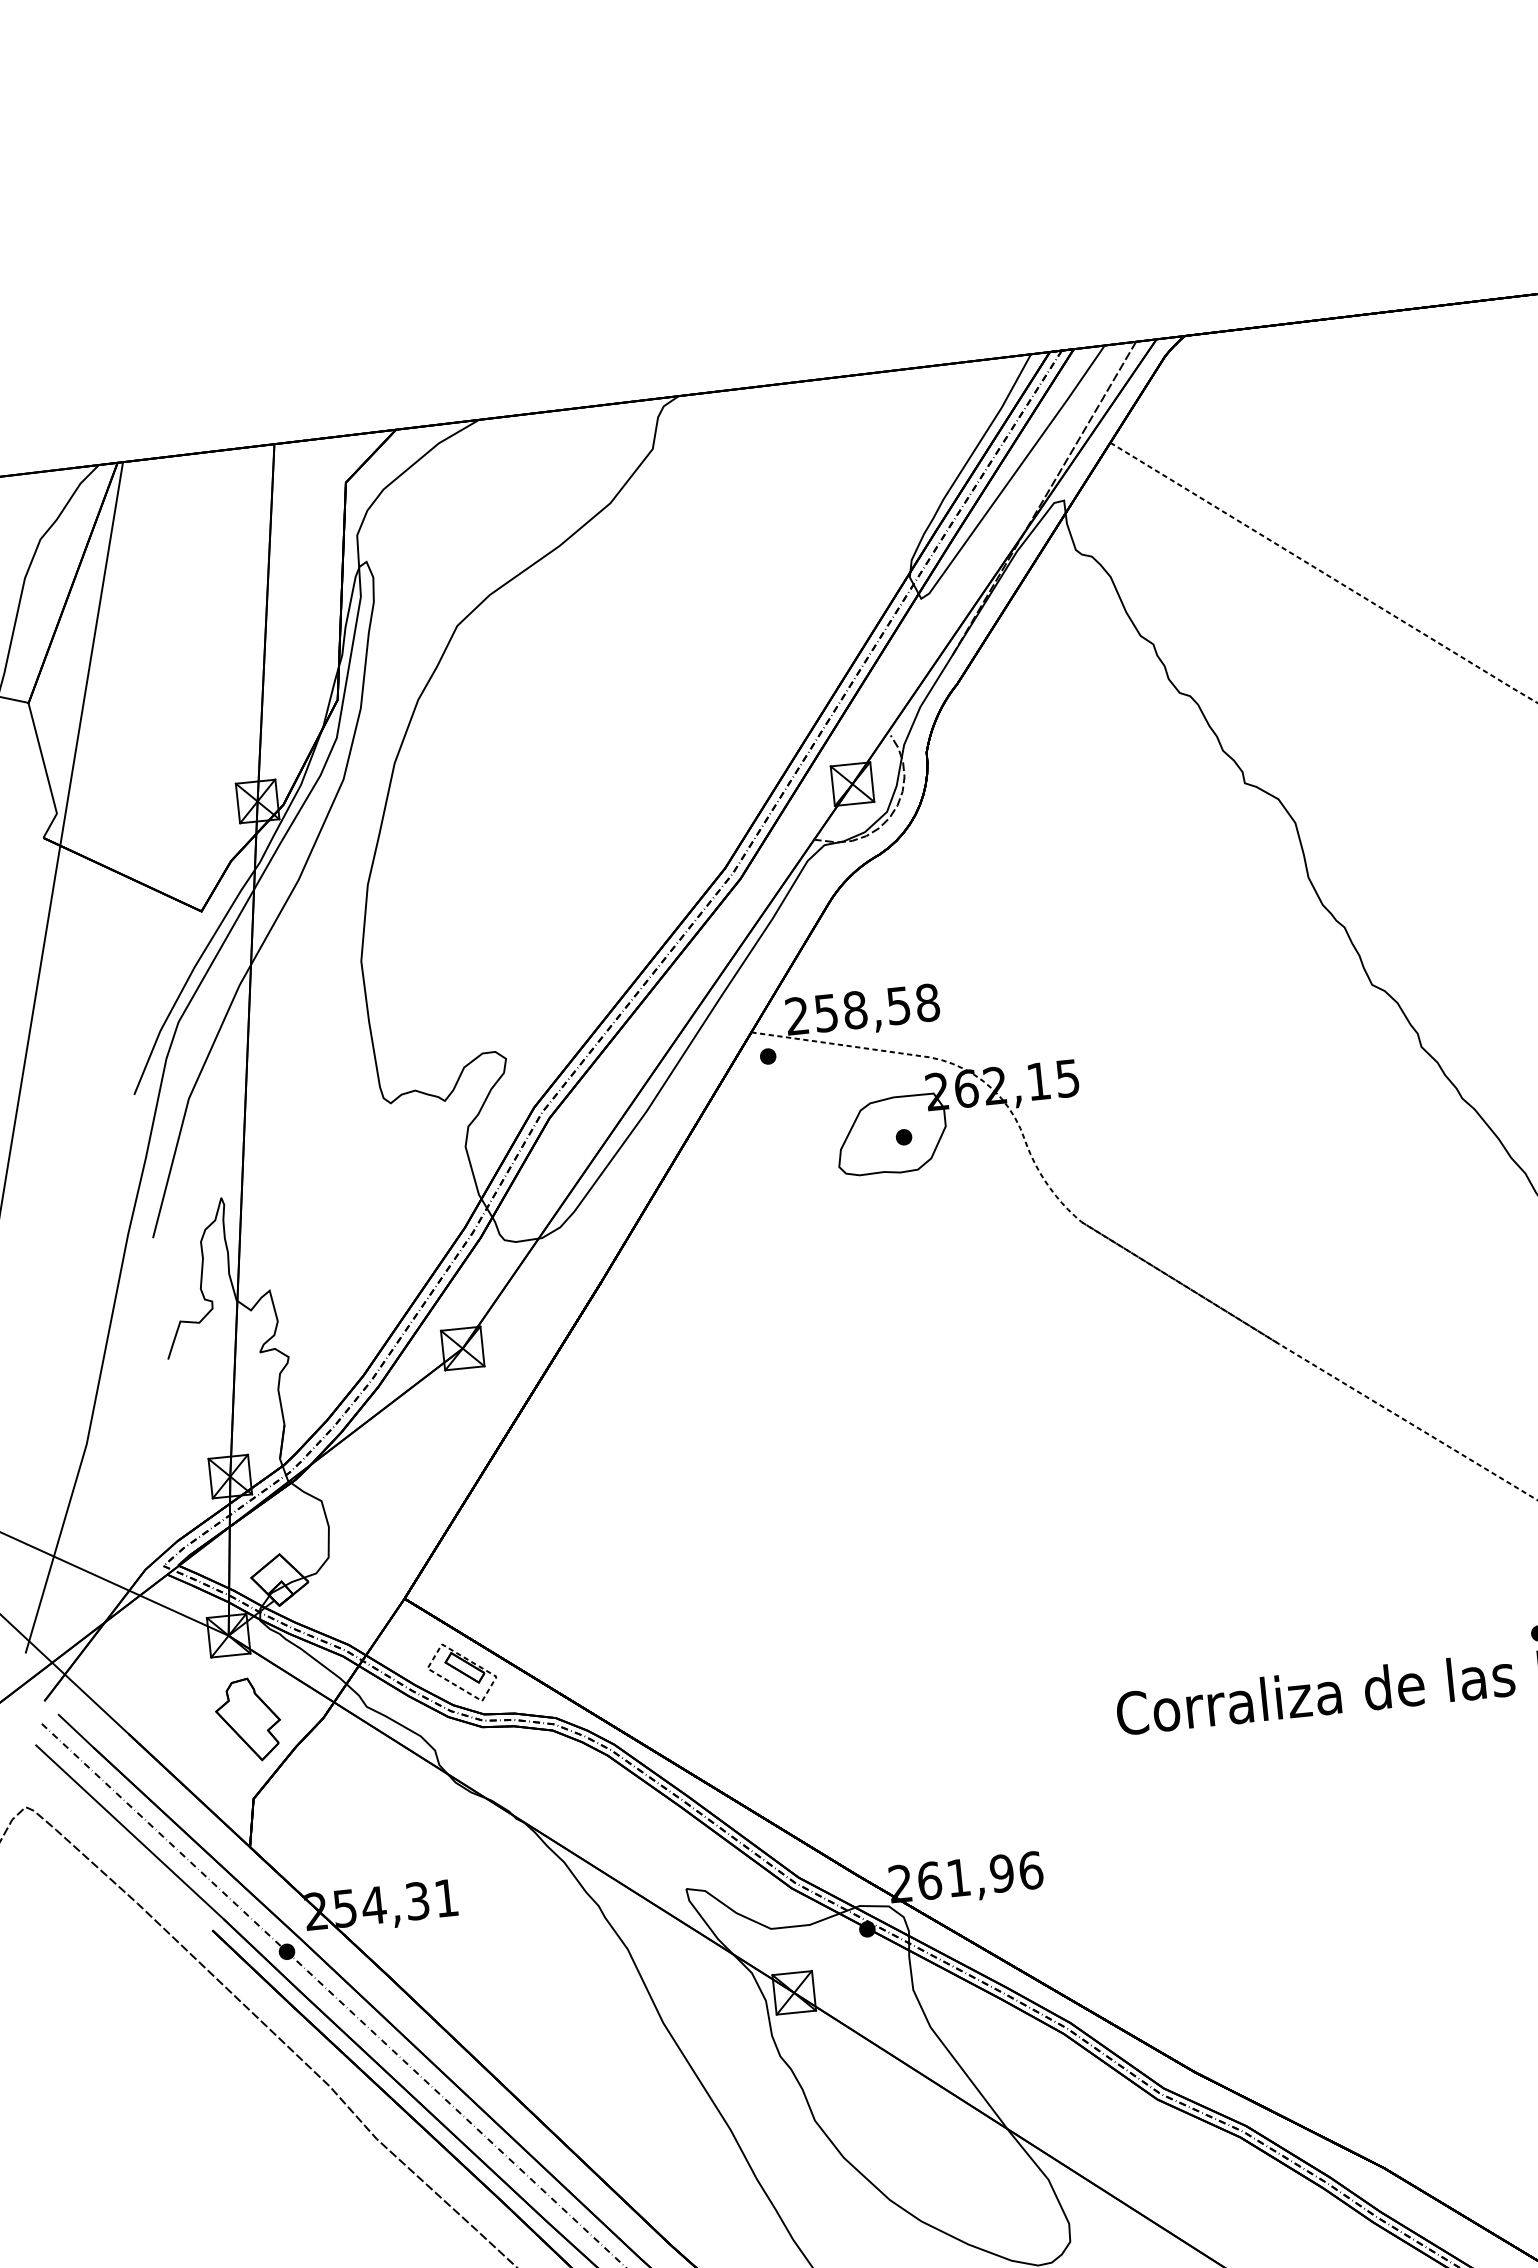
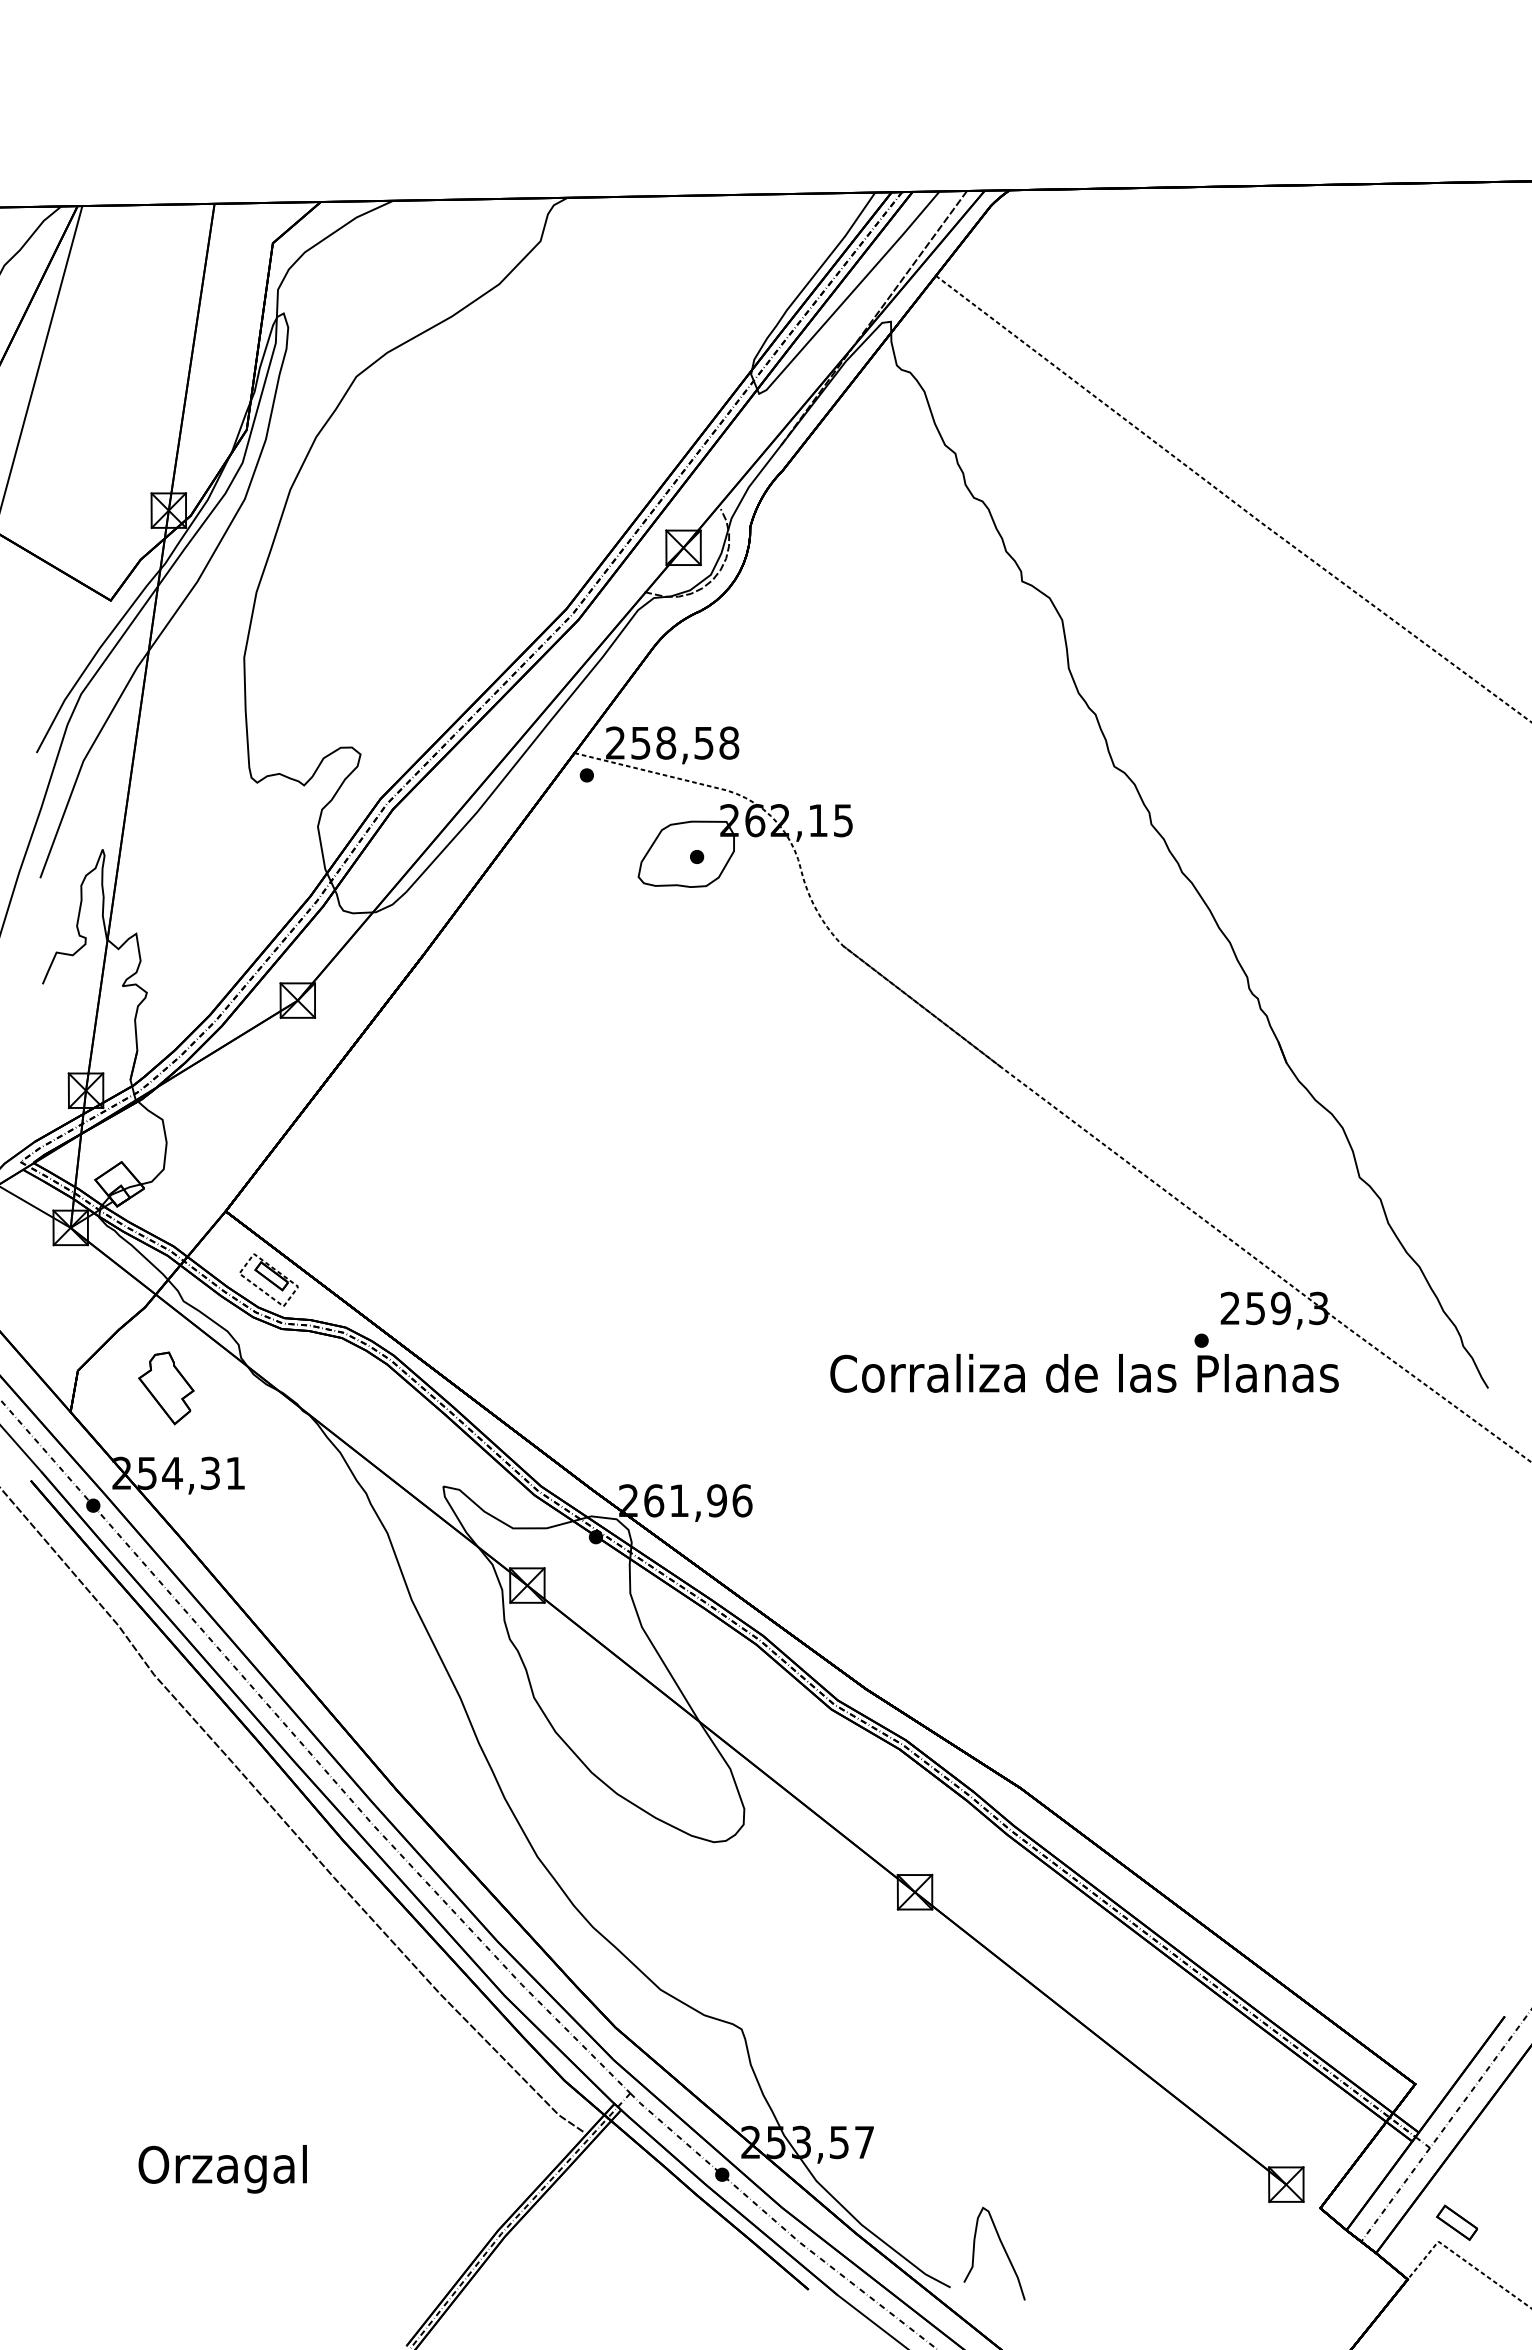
part: (248, 1720) -> (166, 1388), moved

